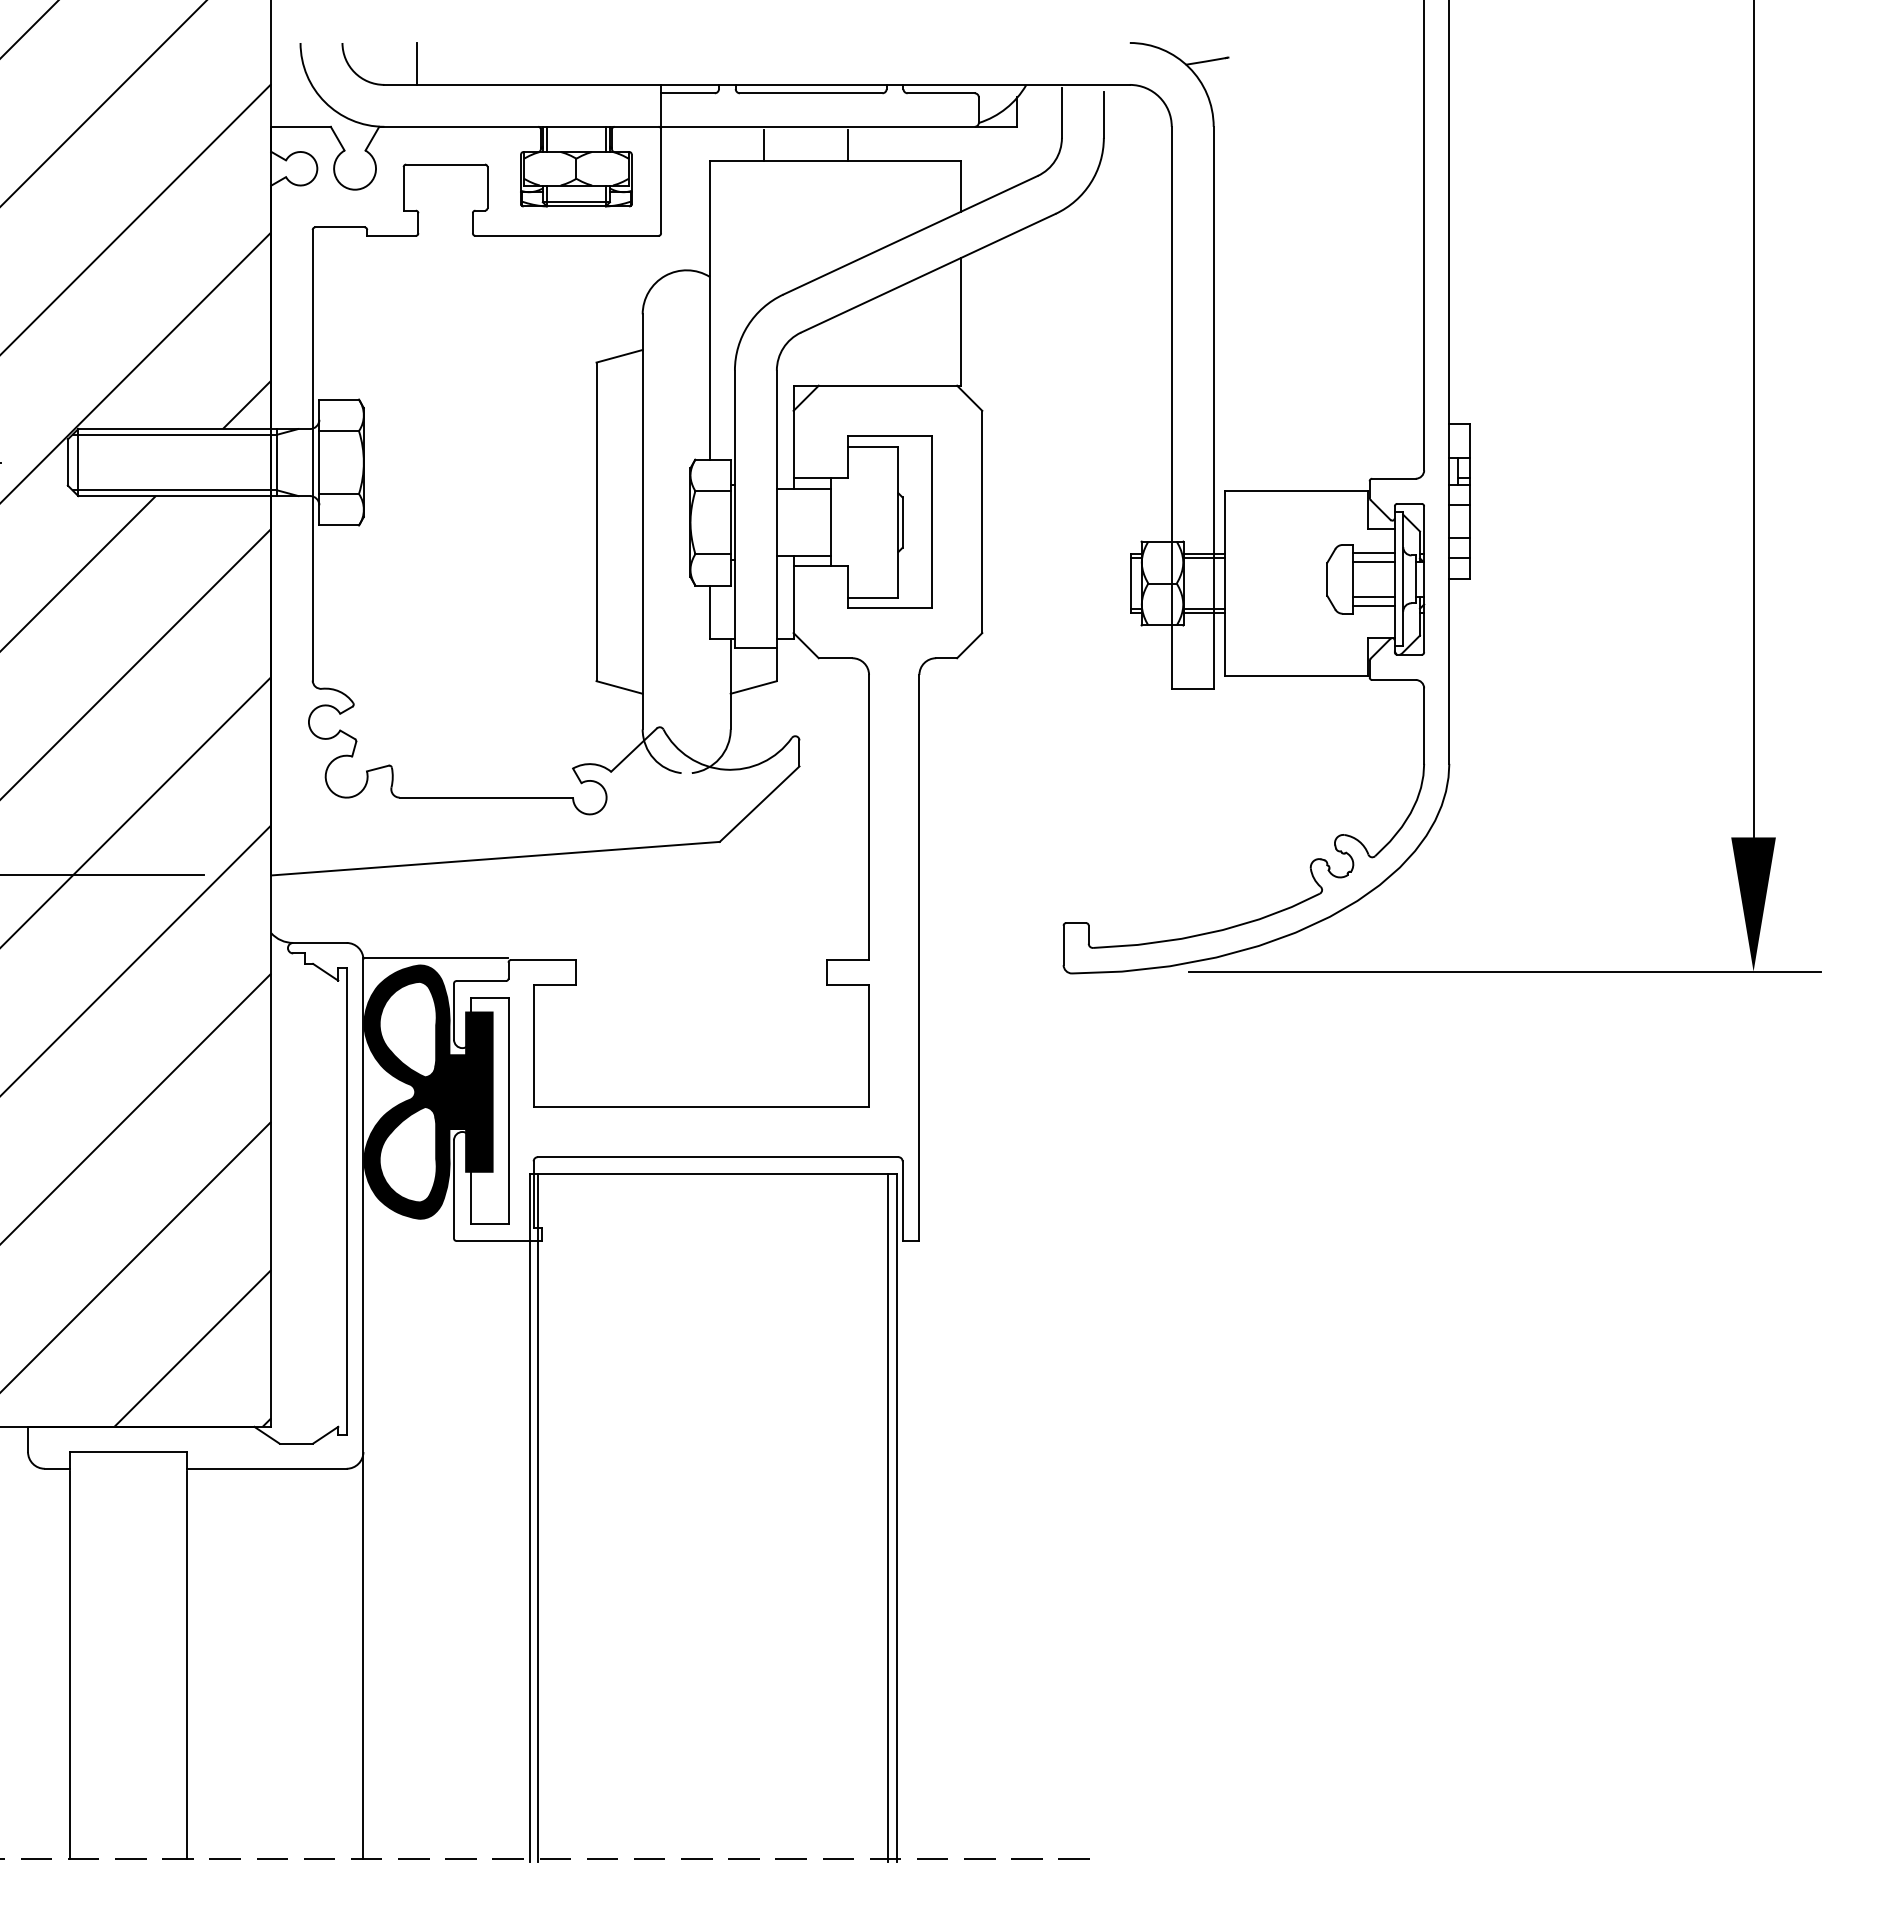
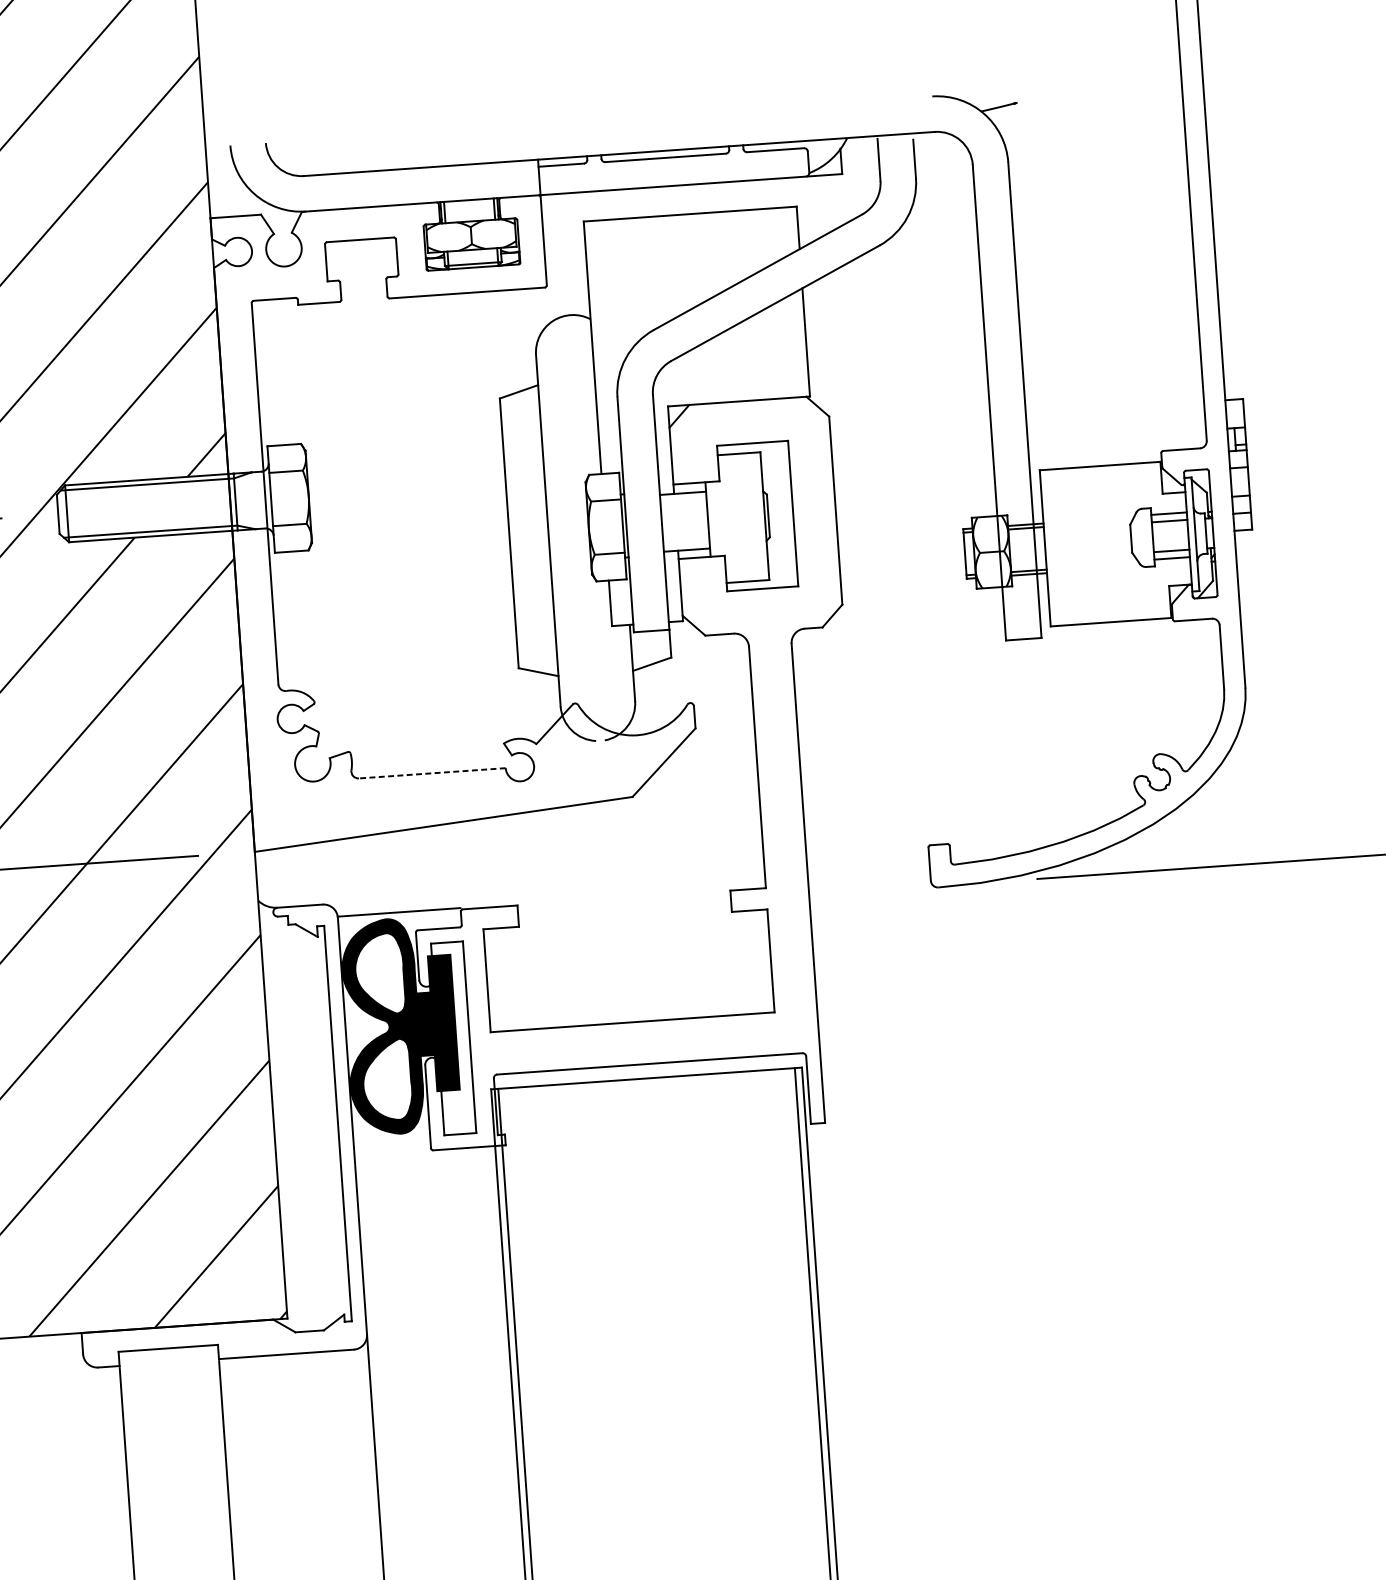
line: (417, 63) -> (330, 155), removed
line: (763, 145) -> (628, 204), removed
line: (847, 145) -> (699, 199), removed
line: (486, 797) -> (432, 773), solid -> dashed

